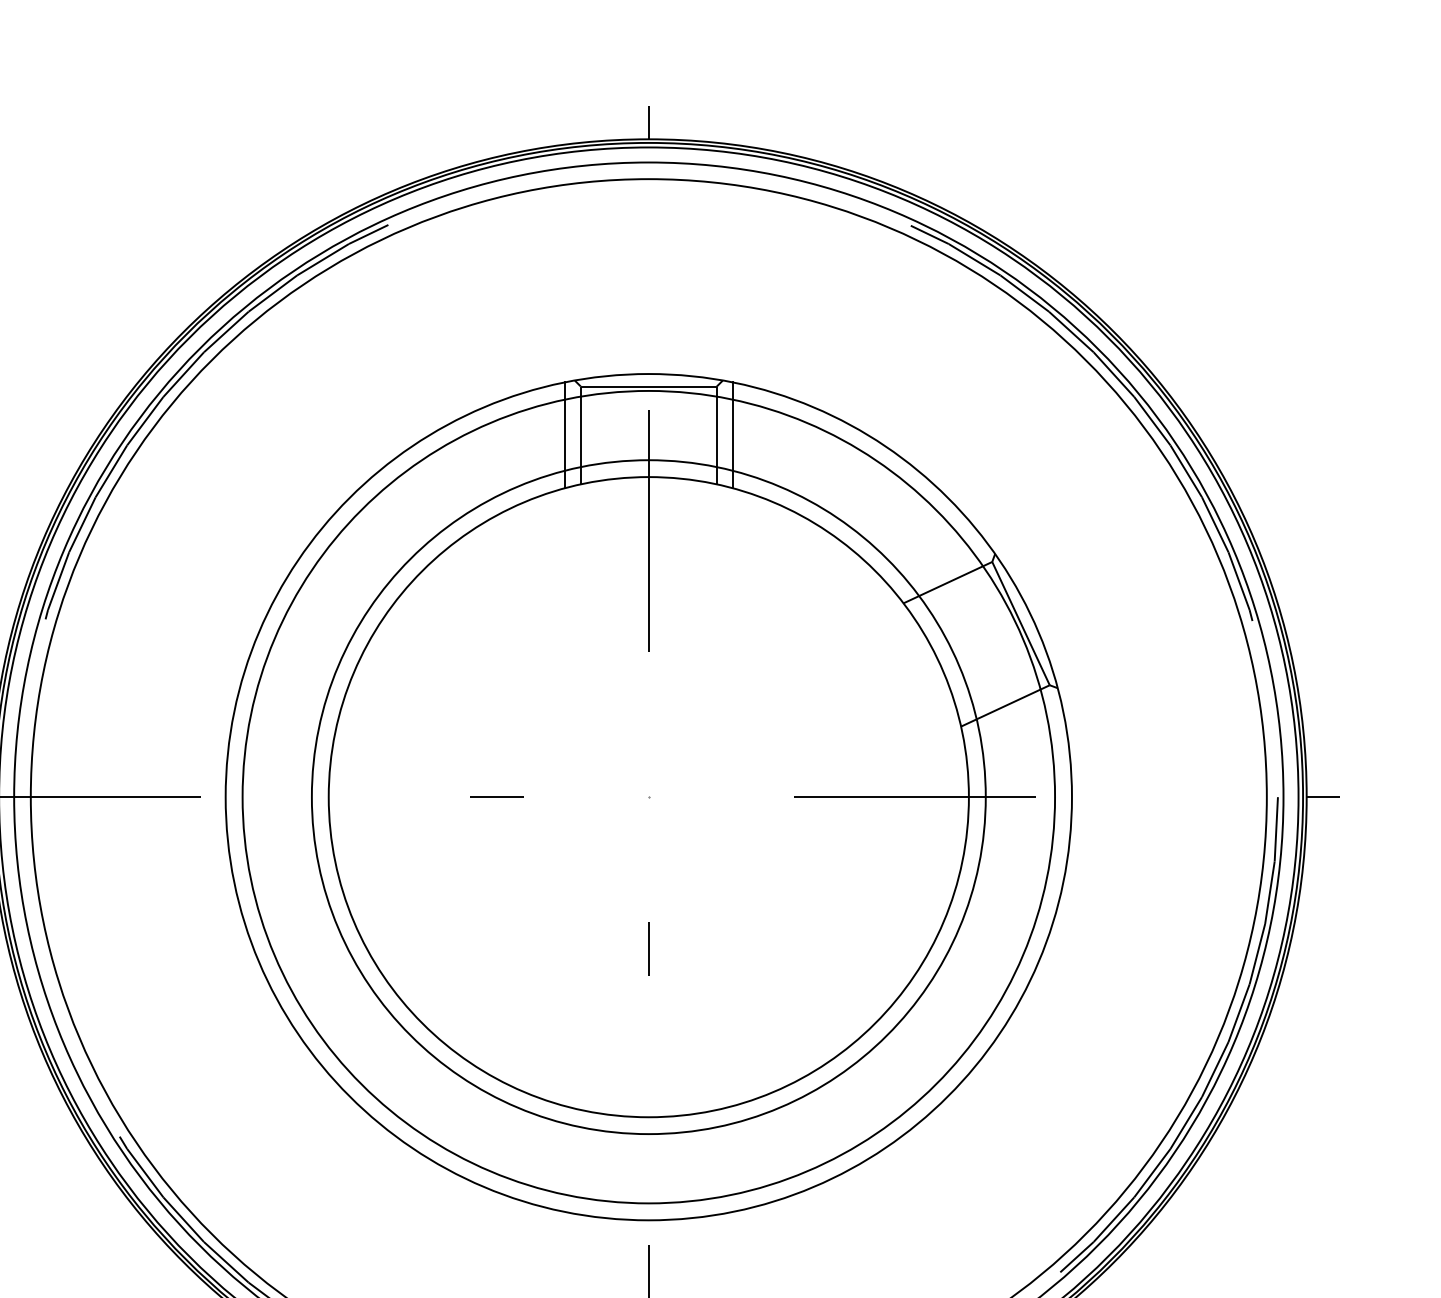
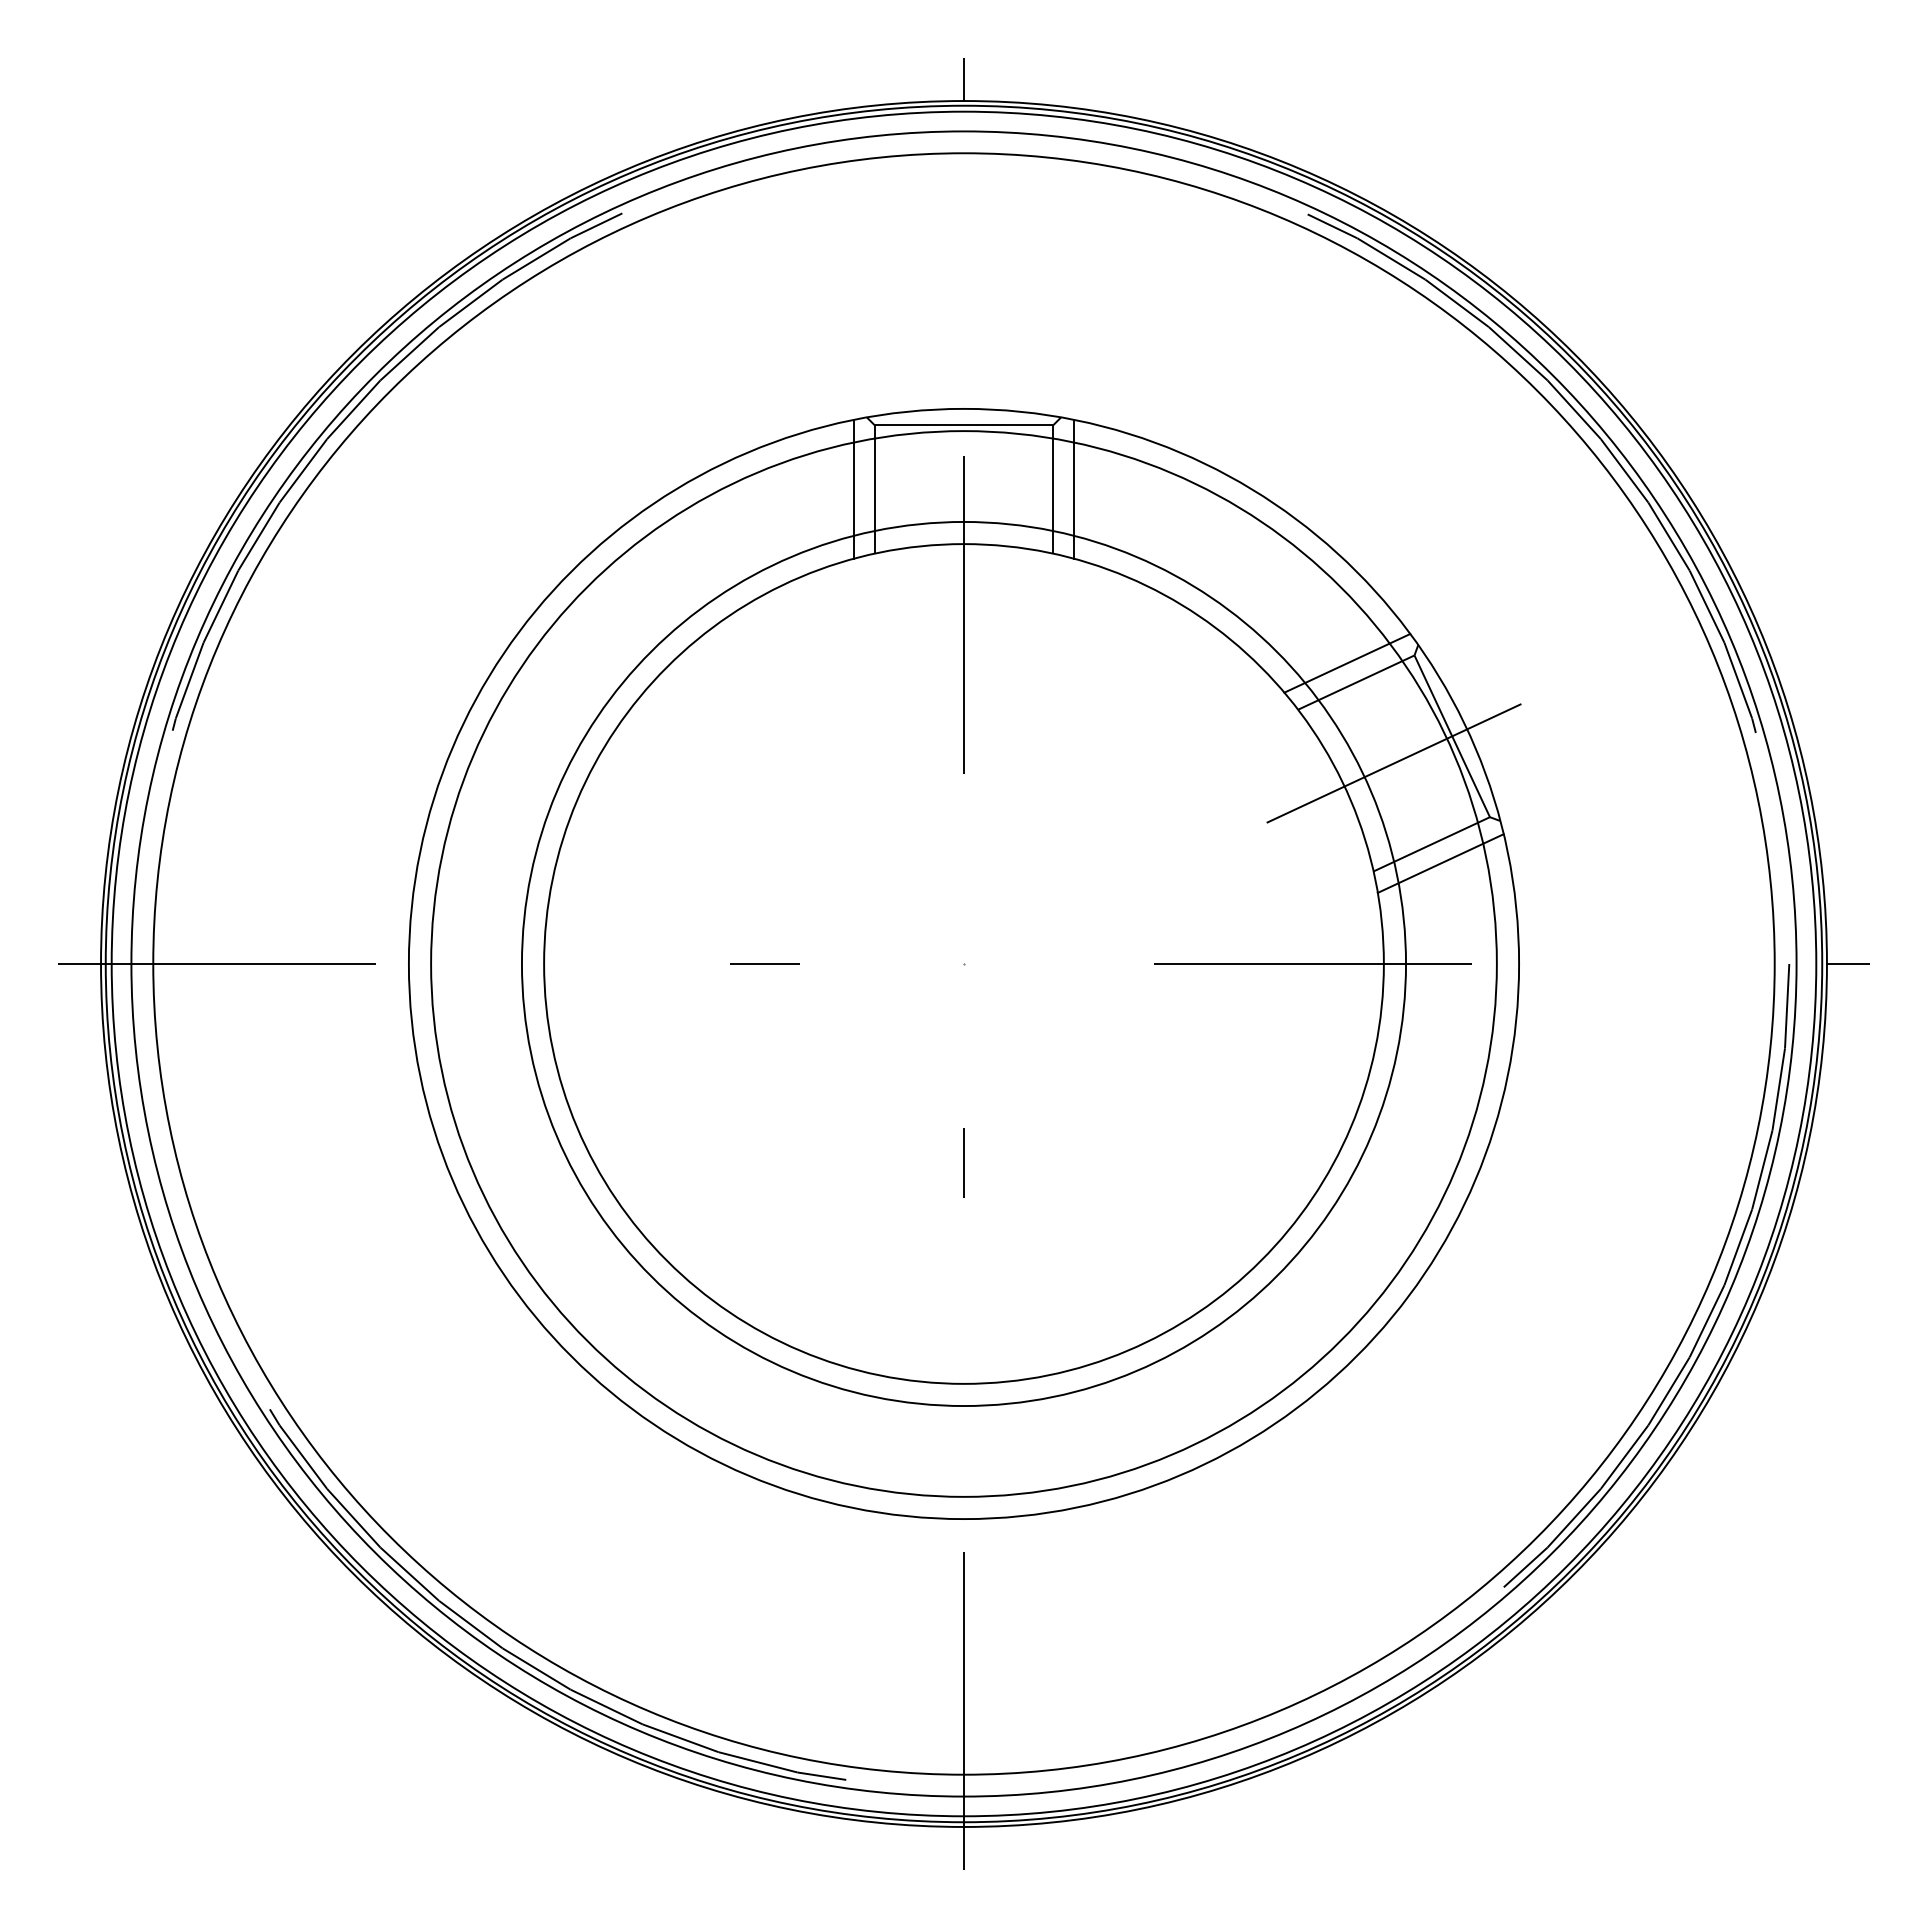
line: (941, 567) -> (1347, 662), added
line: (976, 644) -> (1393, 763), added
line: (1012, 720) -> (1440, 863), added

